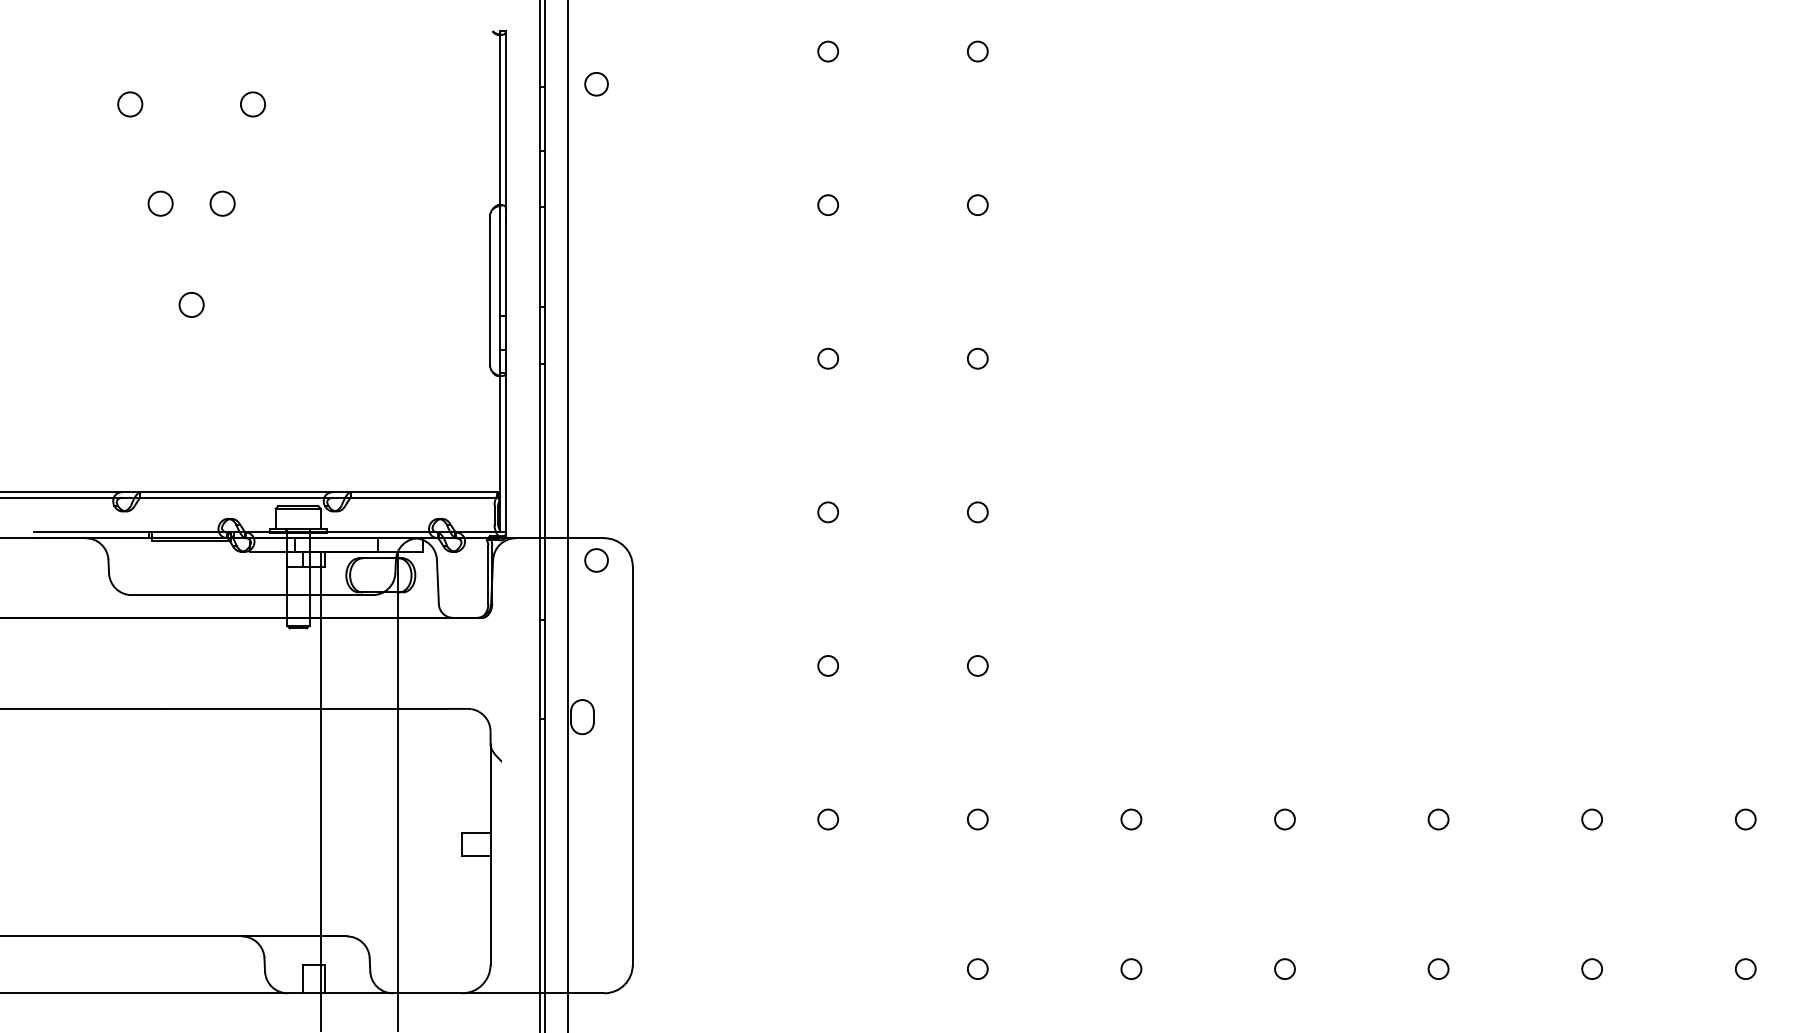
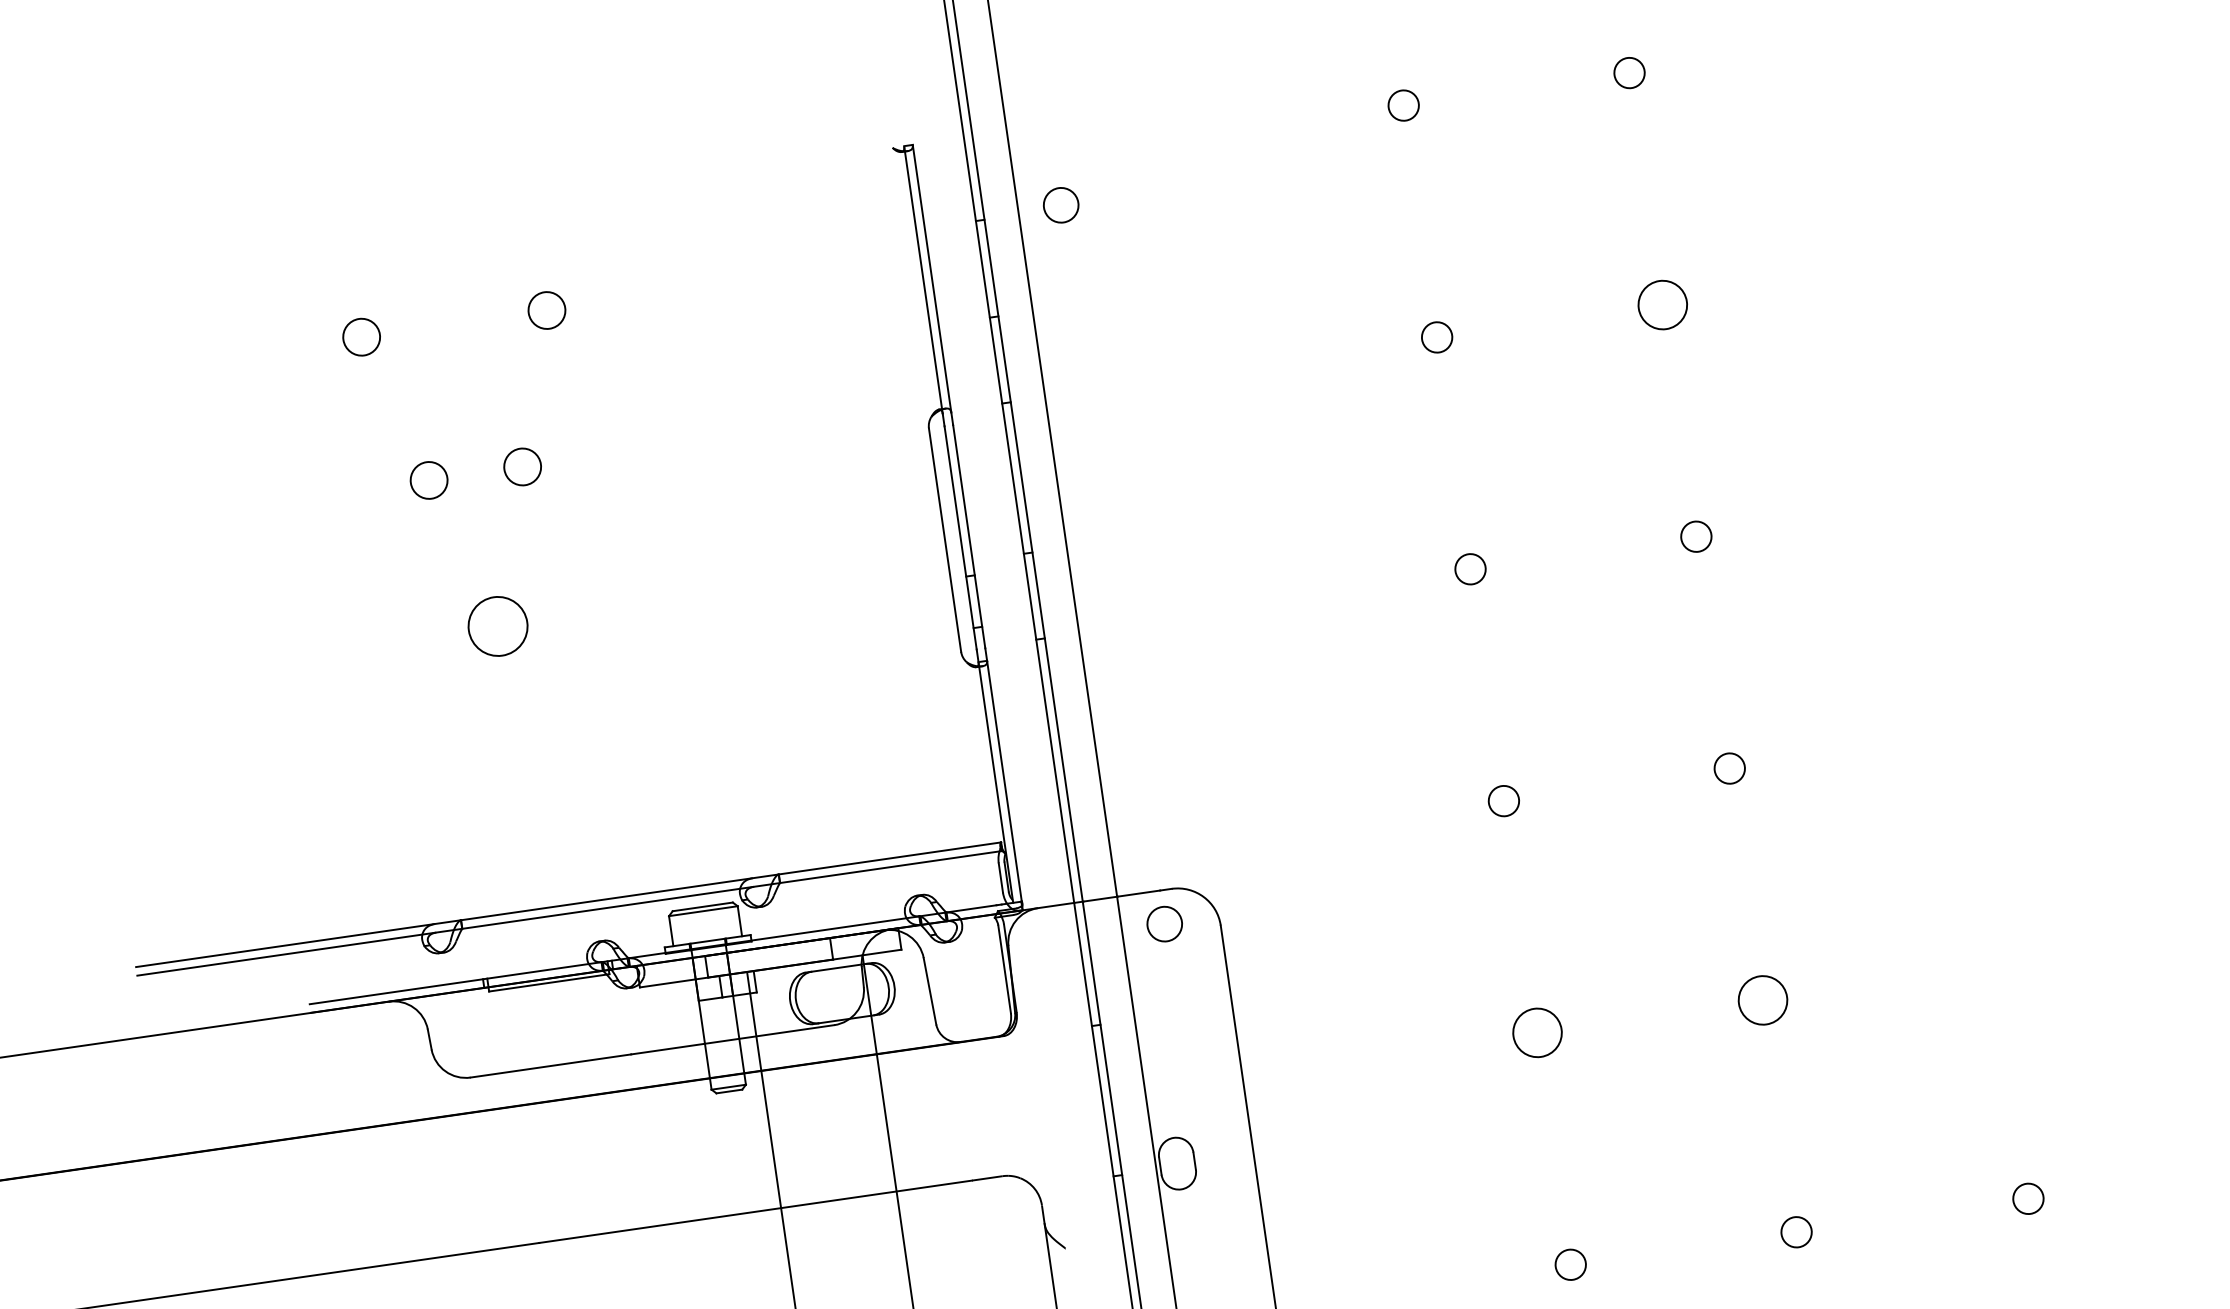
circle: (977, 204) -> (1662, 303), size x1.6
circle: (191, 304) -> (497, 625), size x1.6
circle: (827, 665) -> (1536, 1032), size x1.6
circle: (977, 665) -> (1762, 999), size x1.6

